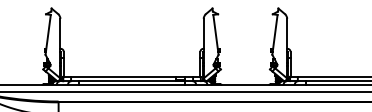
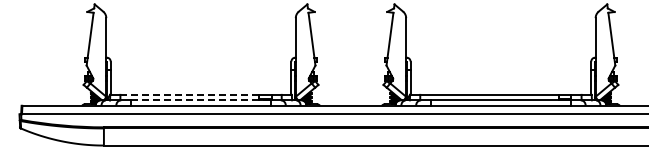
line: (124, 76) -> (190, 94), solid -> dashed
line: (132, 81) -> (201, 100), solid -> dashed

